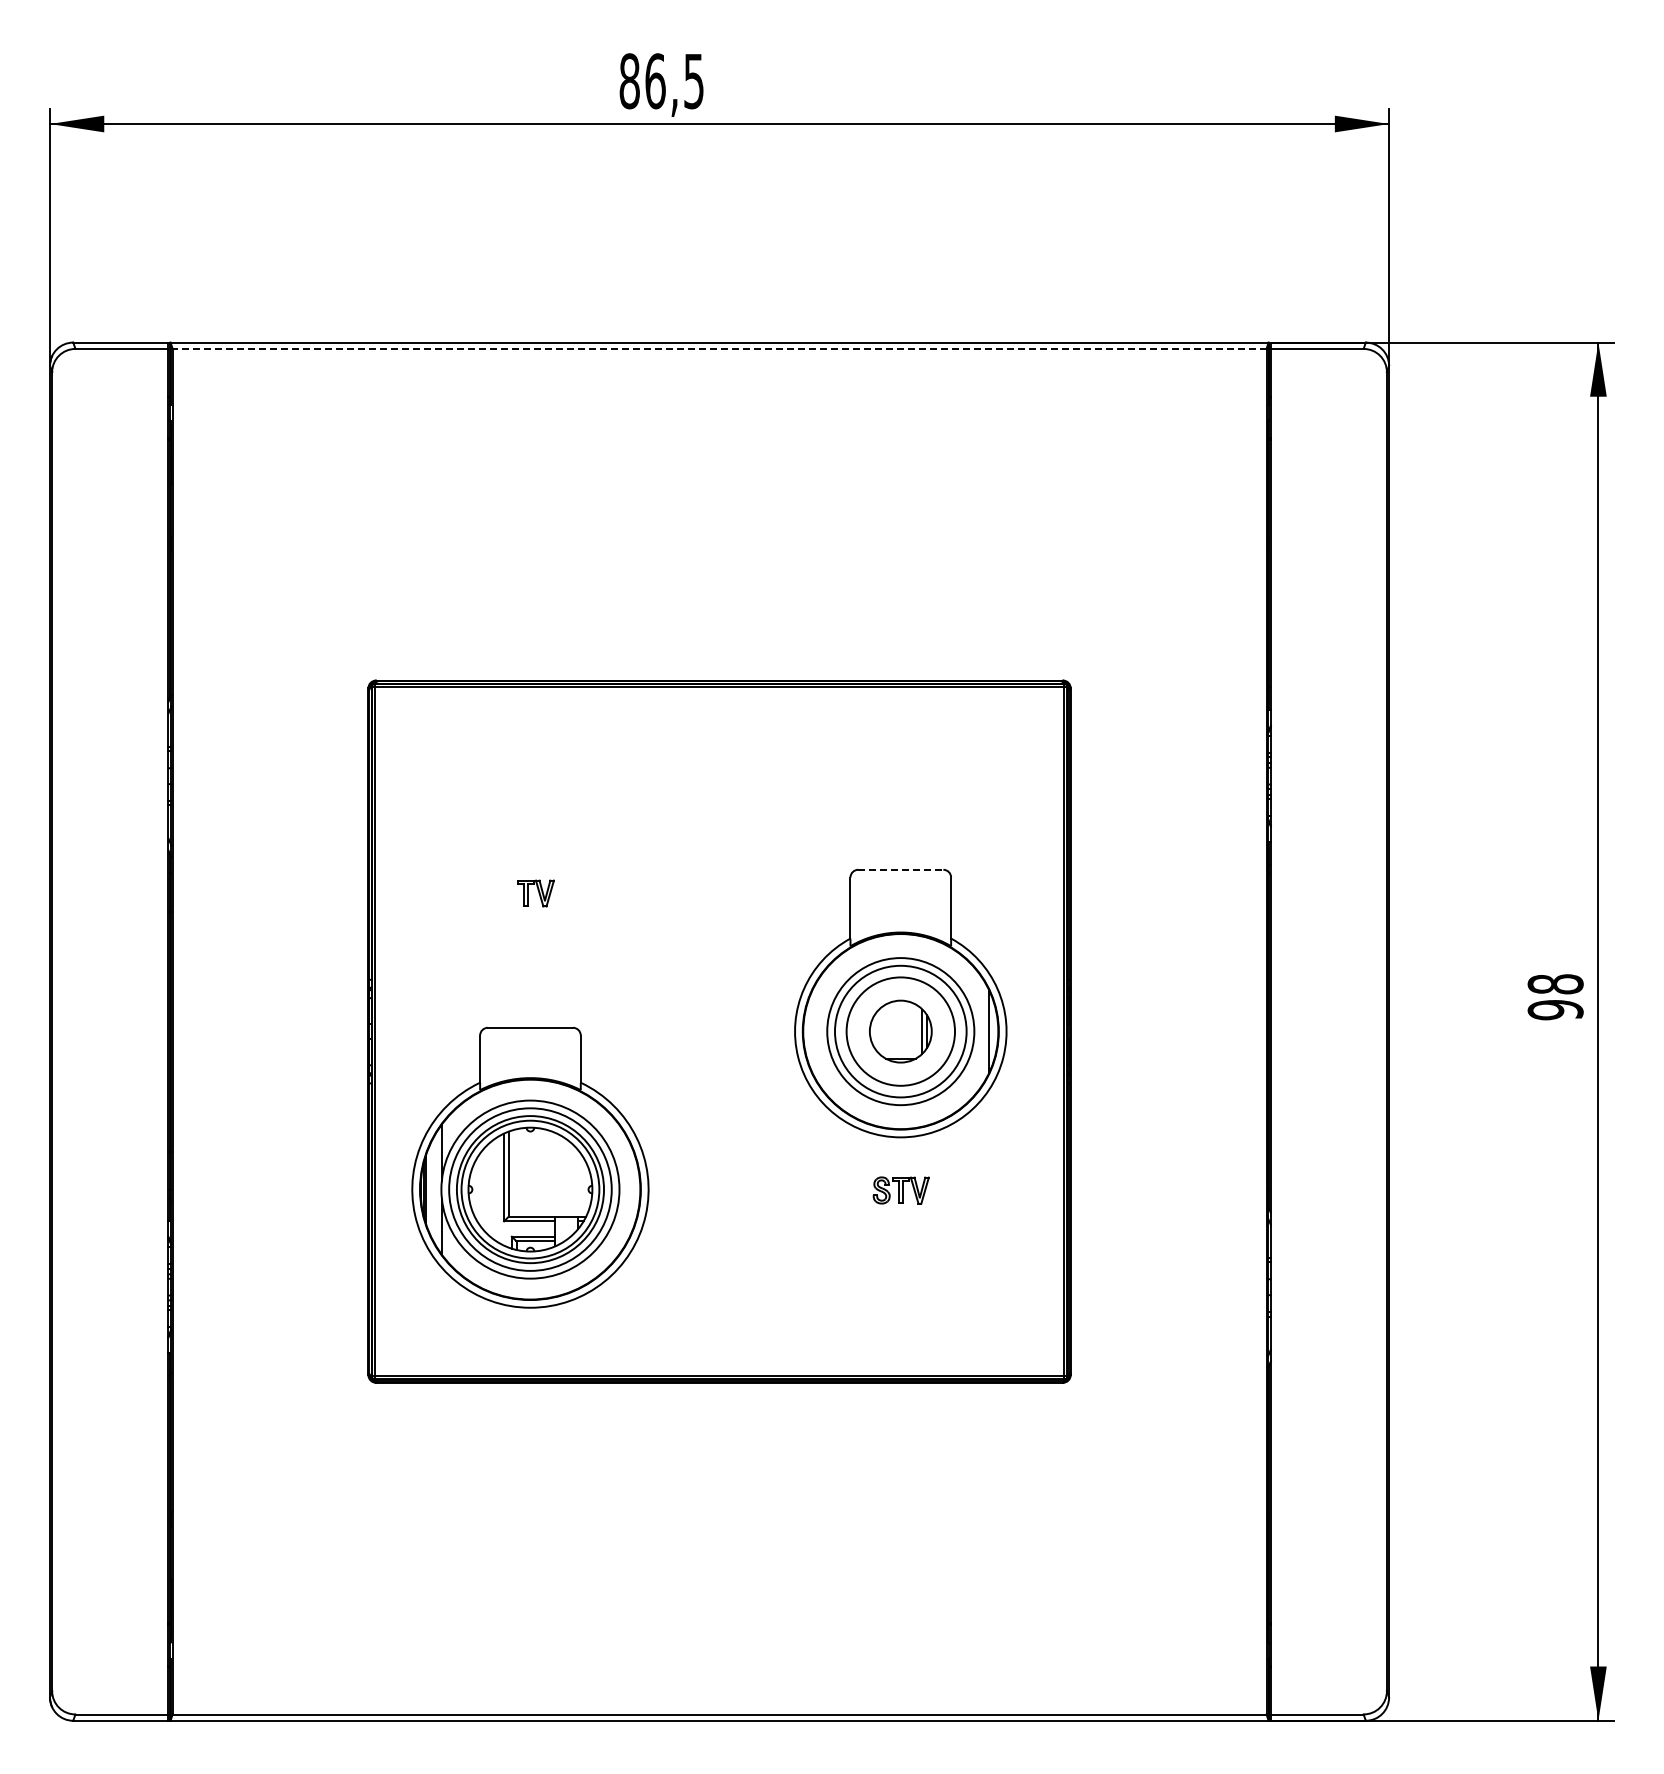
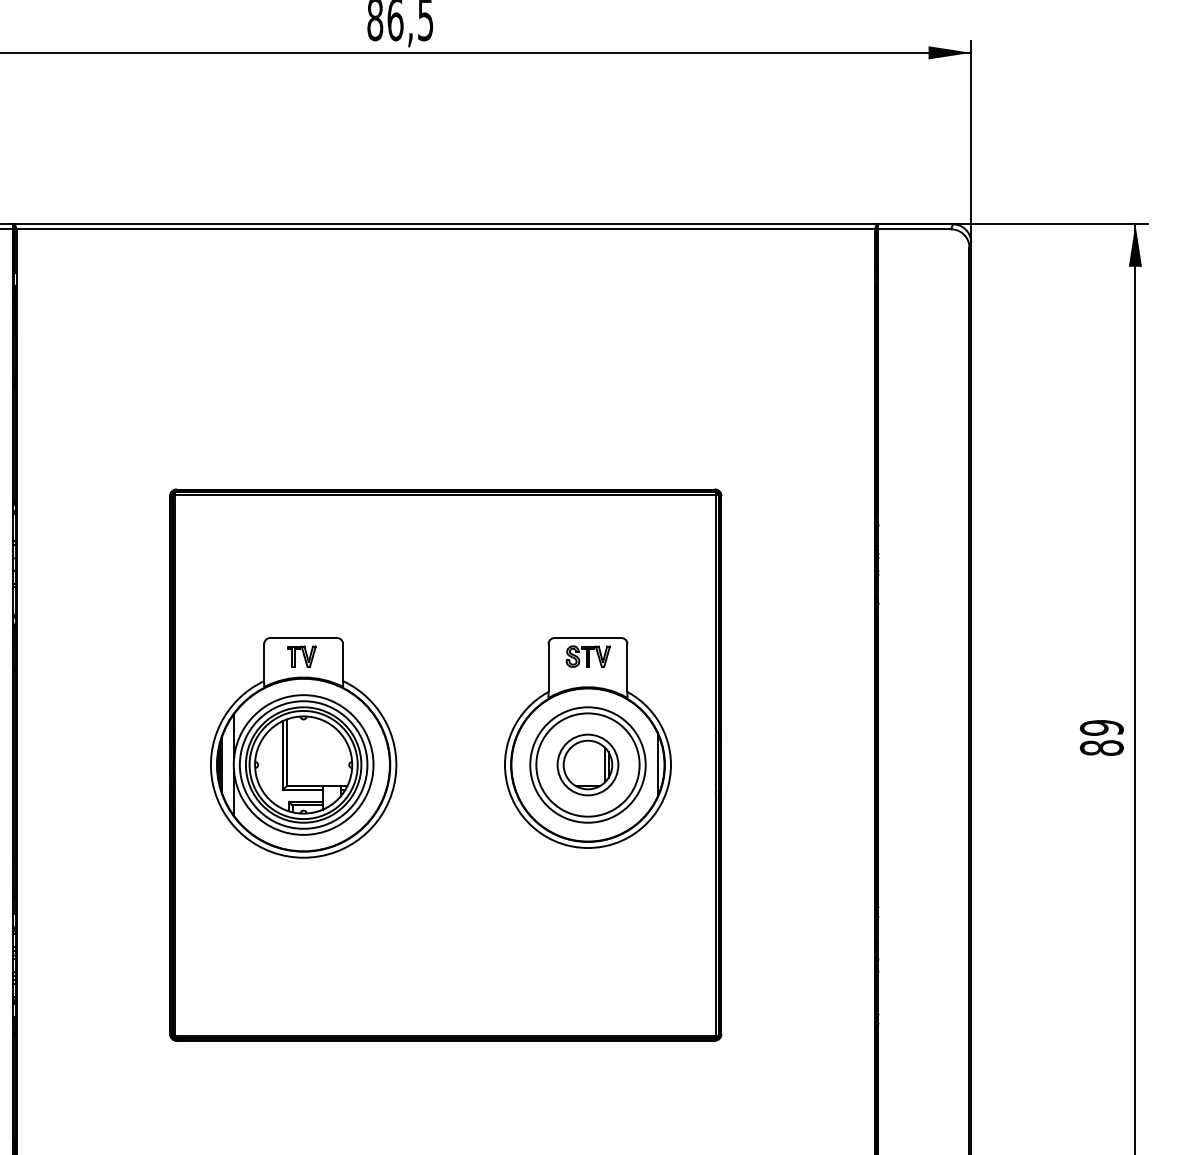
line: (719, 348) -> (445, 228), dashed -> solid
line: (900, 869) -> (587, 637), dashed -> solid
text: (1555, 997) -> (1101, 738), 98 -> 89
circle: (900, 1031) -> (587, 764), size x0.71
part: (530, 1167) -> (303, 747), moved
part: (900, 1190) -> (587, 656), moved

